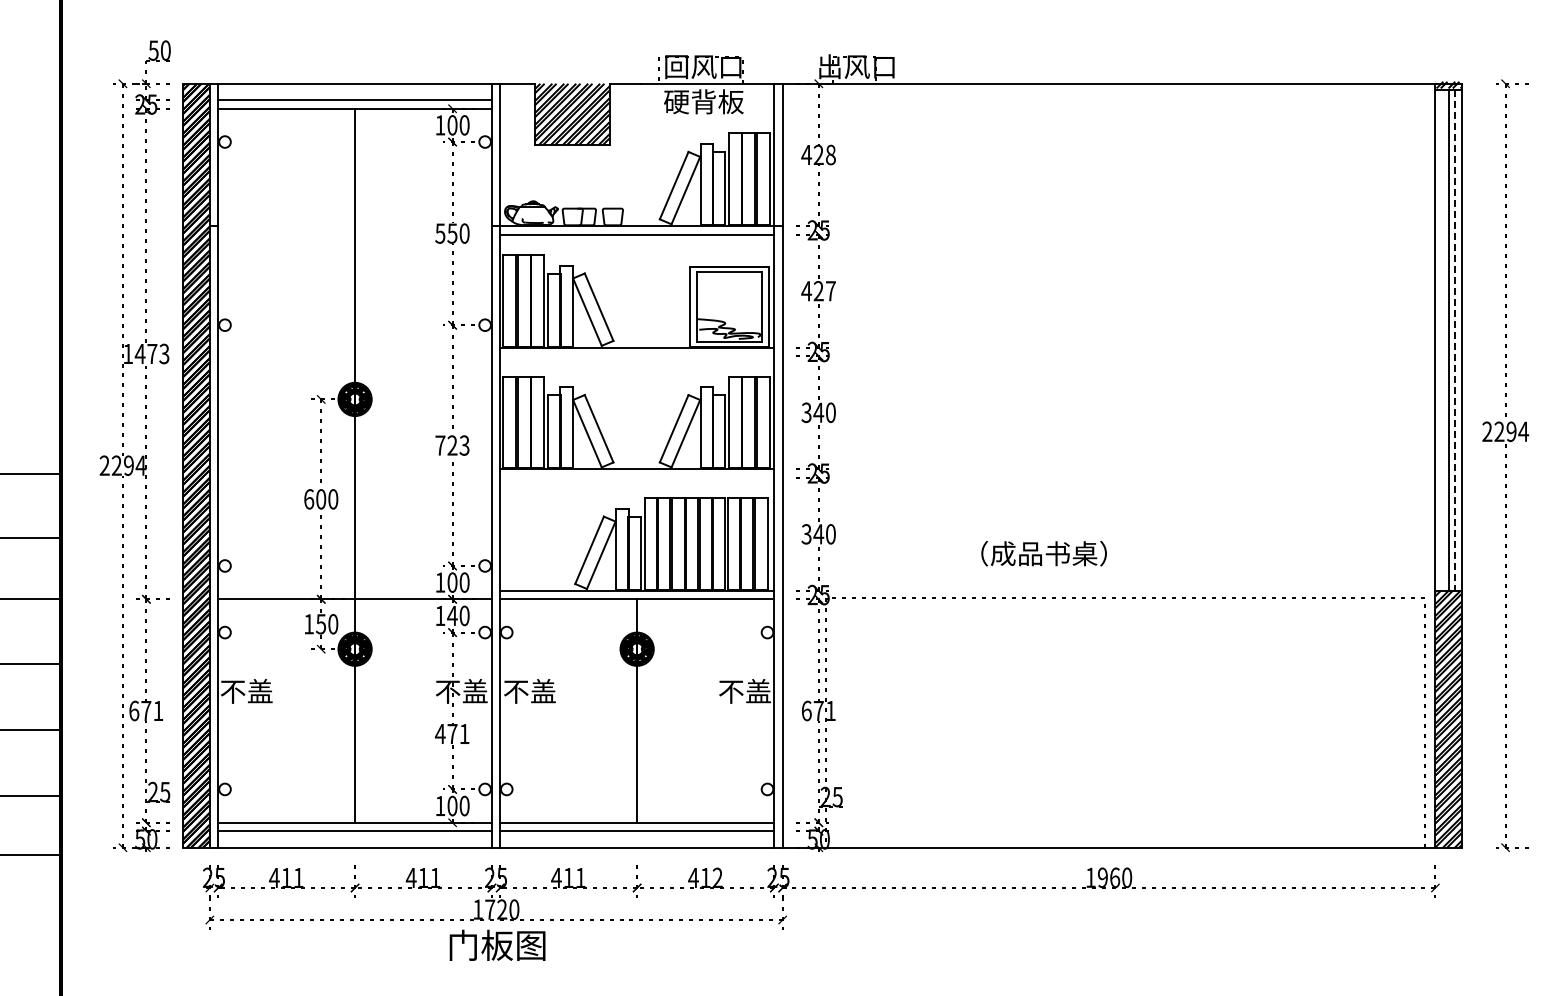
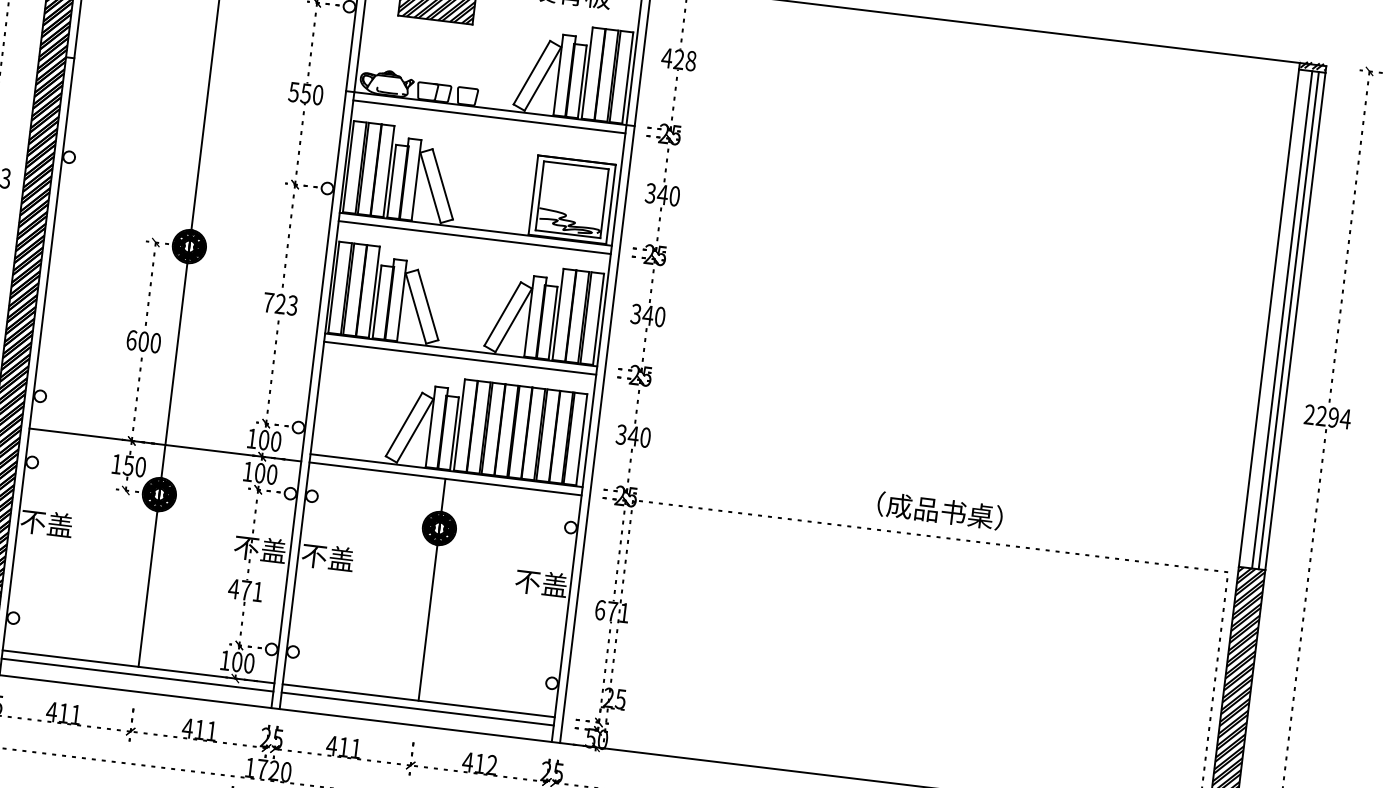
text: (818, 291) -> (662, 195), 427 -> 340
line: (1455, 341) -> (1288, 321), dashed -> solid
line: (637, 356) -> (474, 237), added
line: (637, 477) -> (460, 358), added
text: (1043, 553) -> (939, 510), moved
text: (452, 615) -> (260, 472), 140 -> 100

